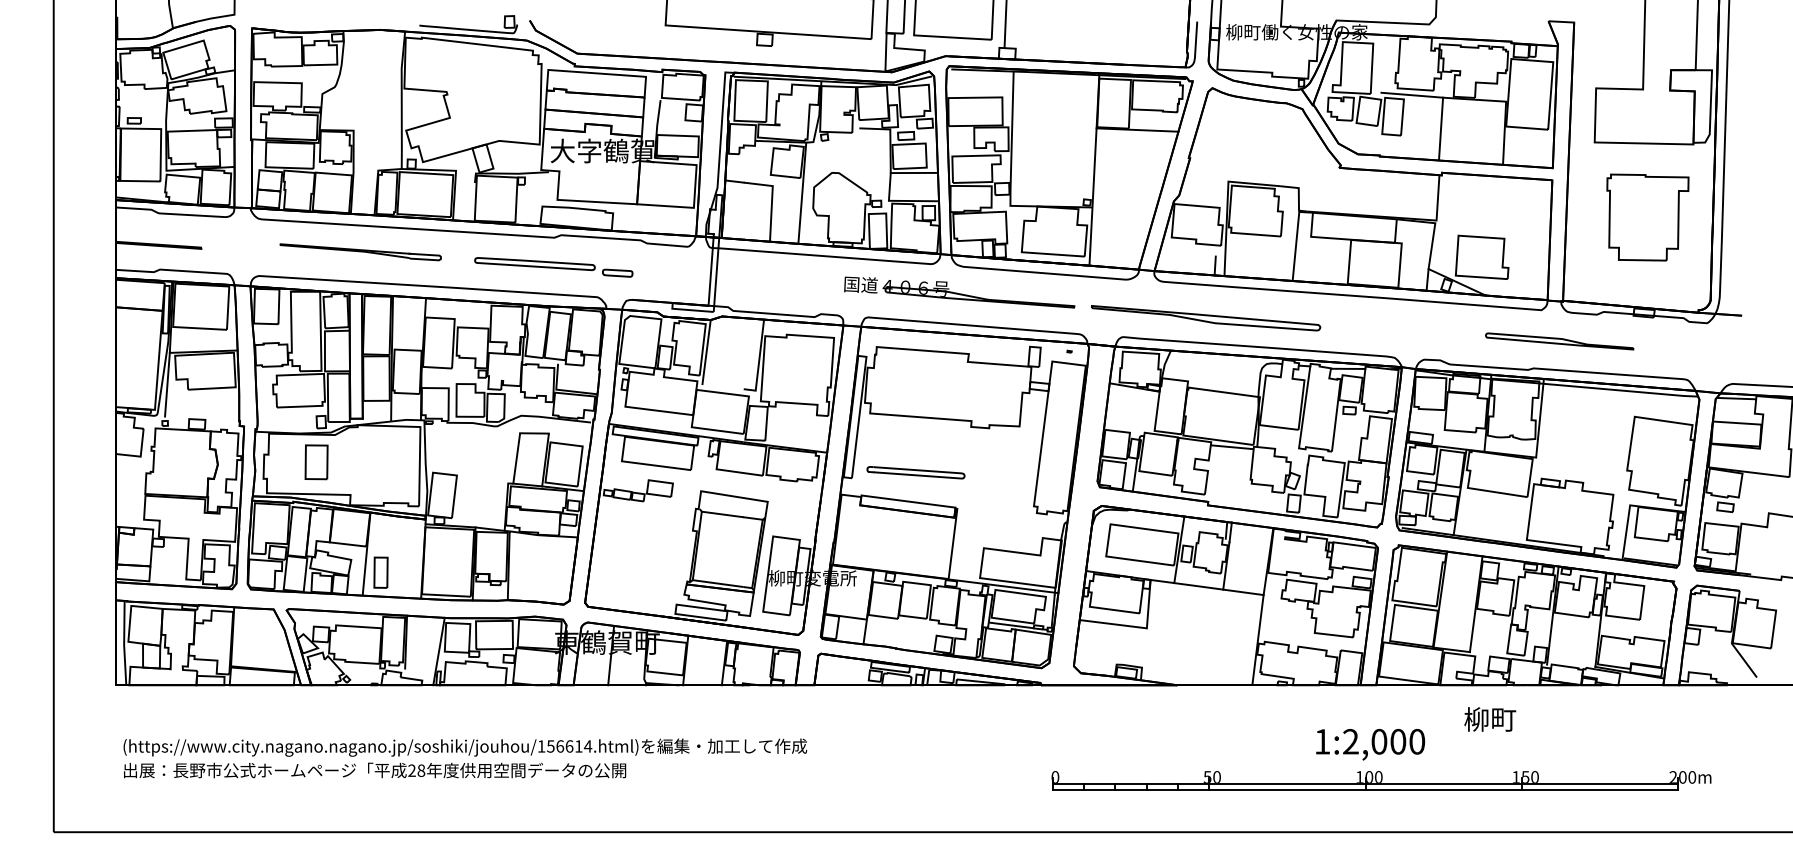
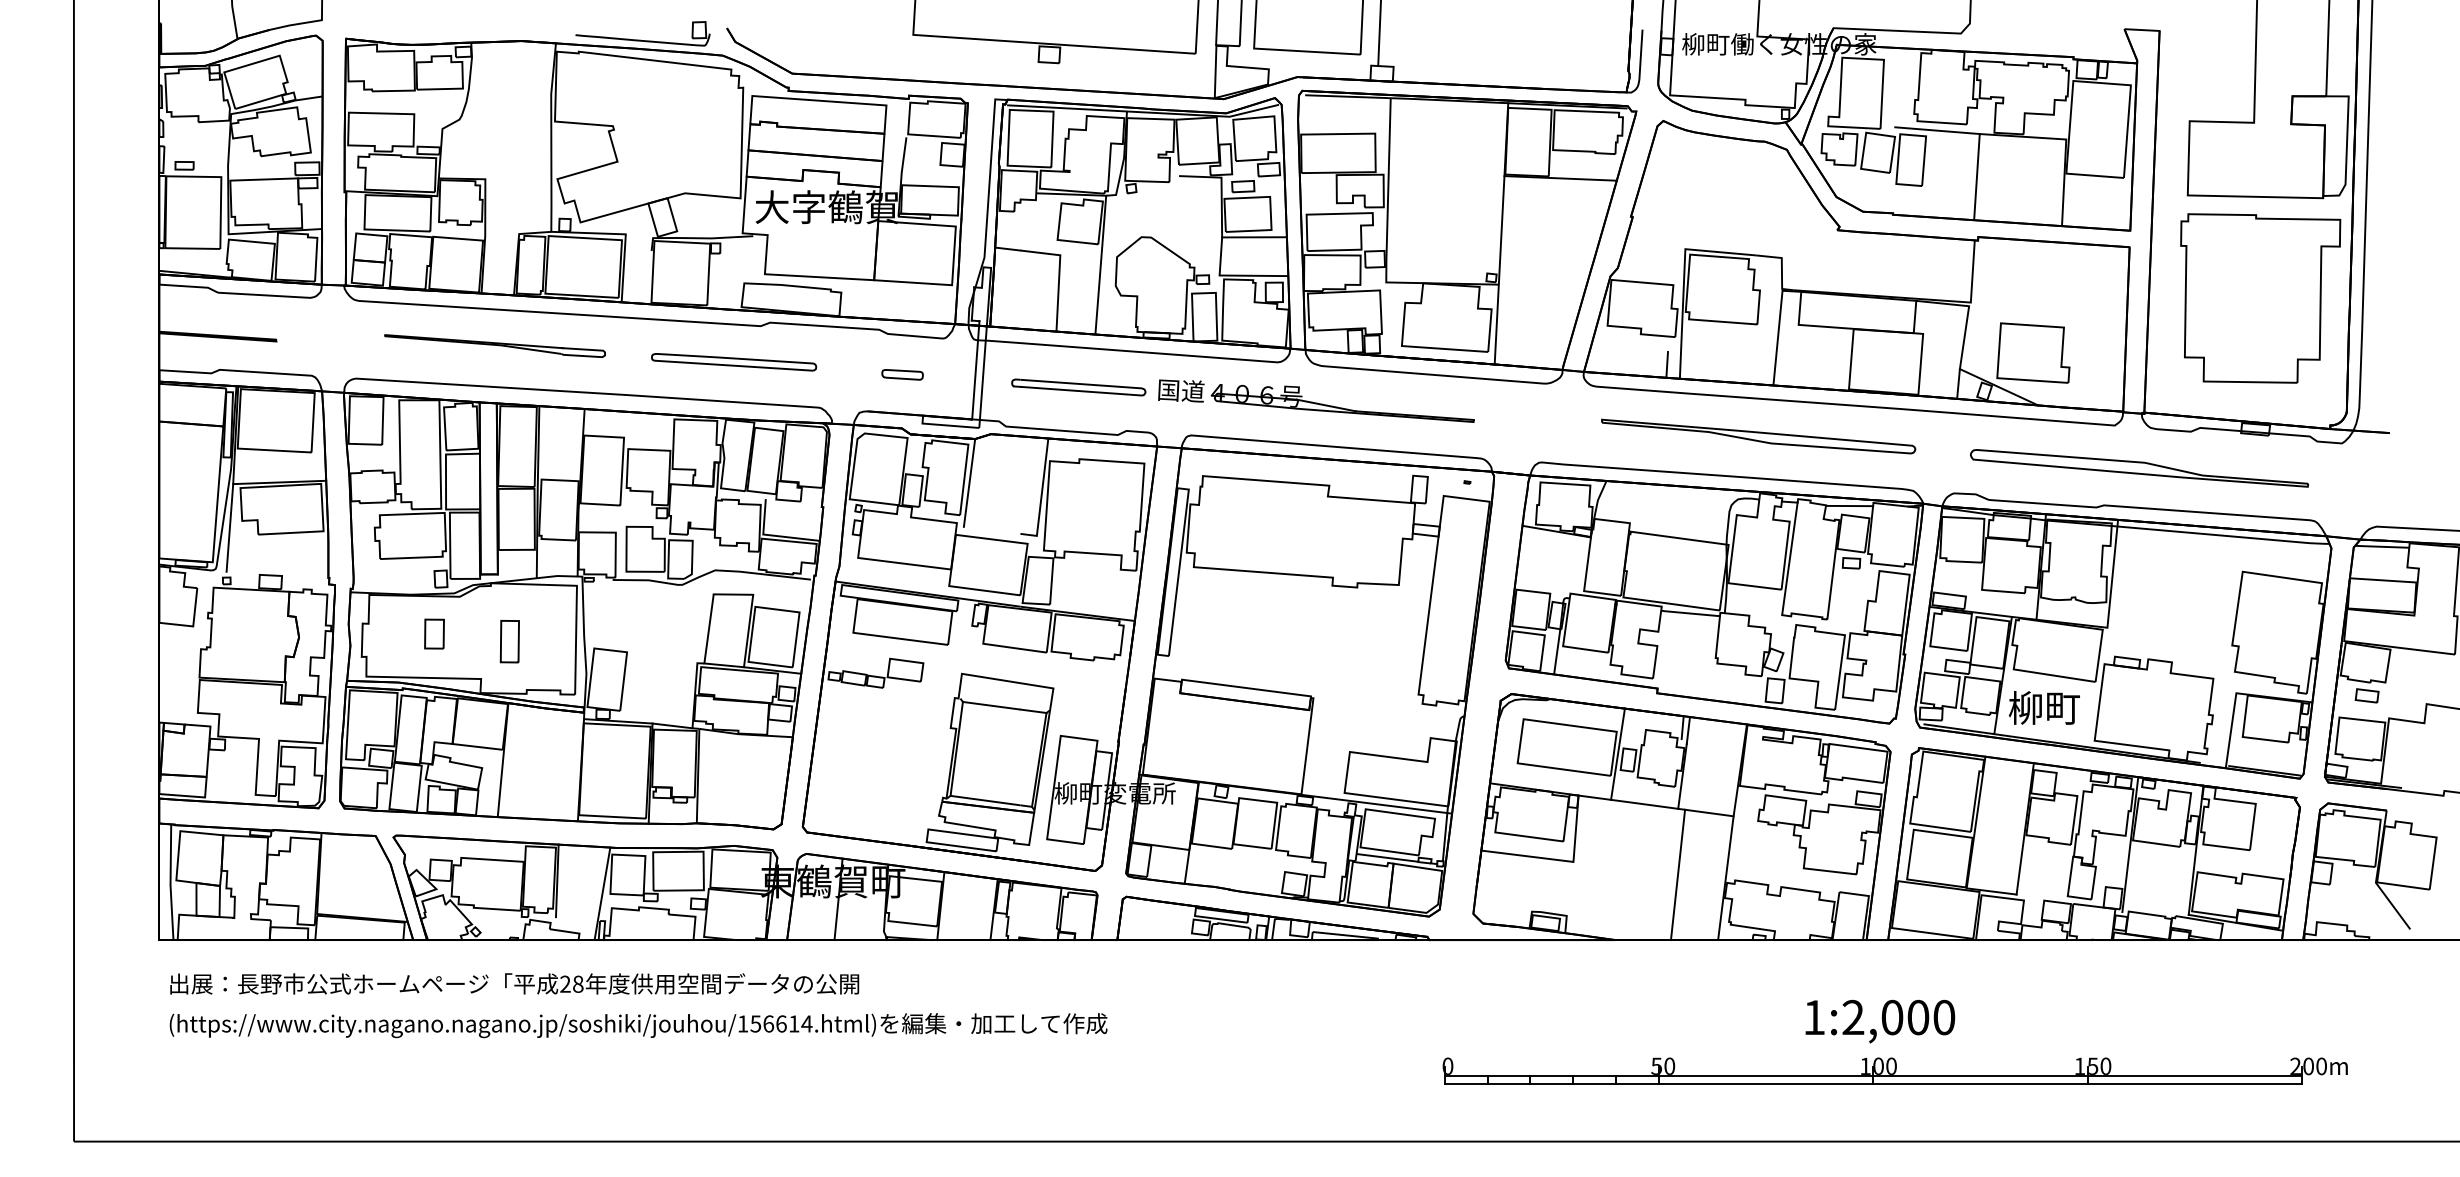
part: (1647, 217) -> (2260, 298), size x1.43
part: (617, 272) -> (902, 374), moved
part: (1205, 318) -> (1758, 436), moved
part: (1559, 341) -> (2139, 468), size x1.67
part: (316, 461) -> (434, 633), size x0.62
part: (915, 472) -> (1078, 387), moved
part: (380, 572) -> (509, 641), moved
line: (1222, 637) -> (1677, 874), added
text: (1489, 719) -> (2043, 707), moved
text: (374, 770) -> (514, 983), moved

